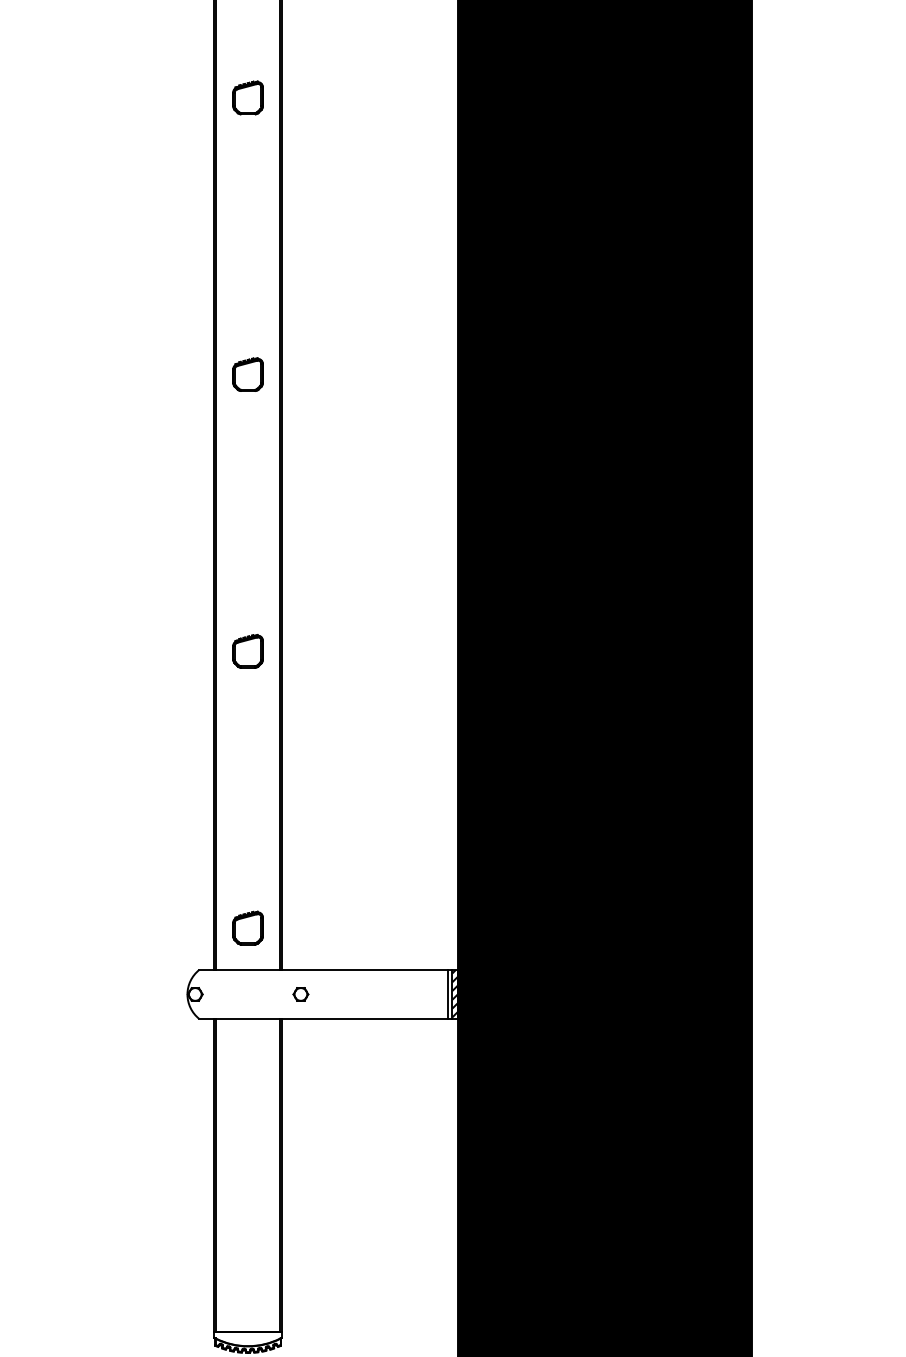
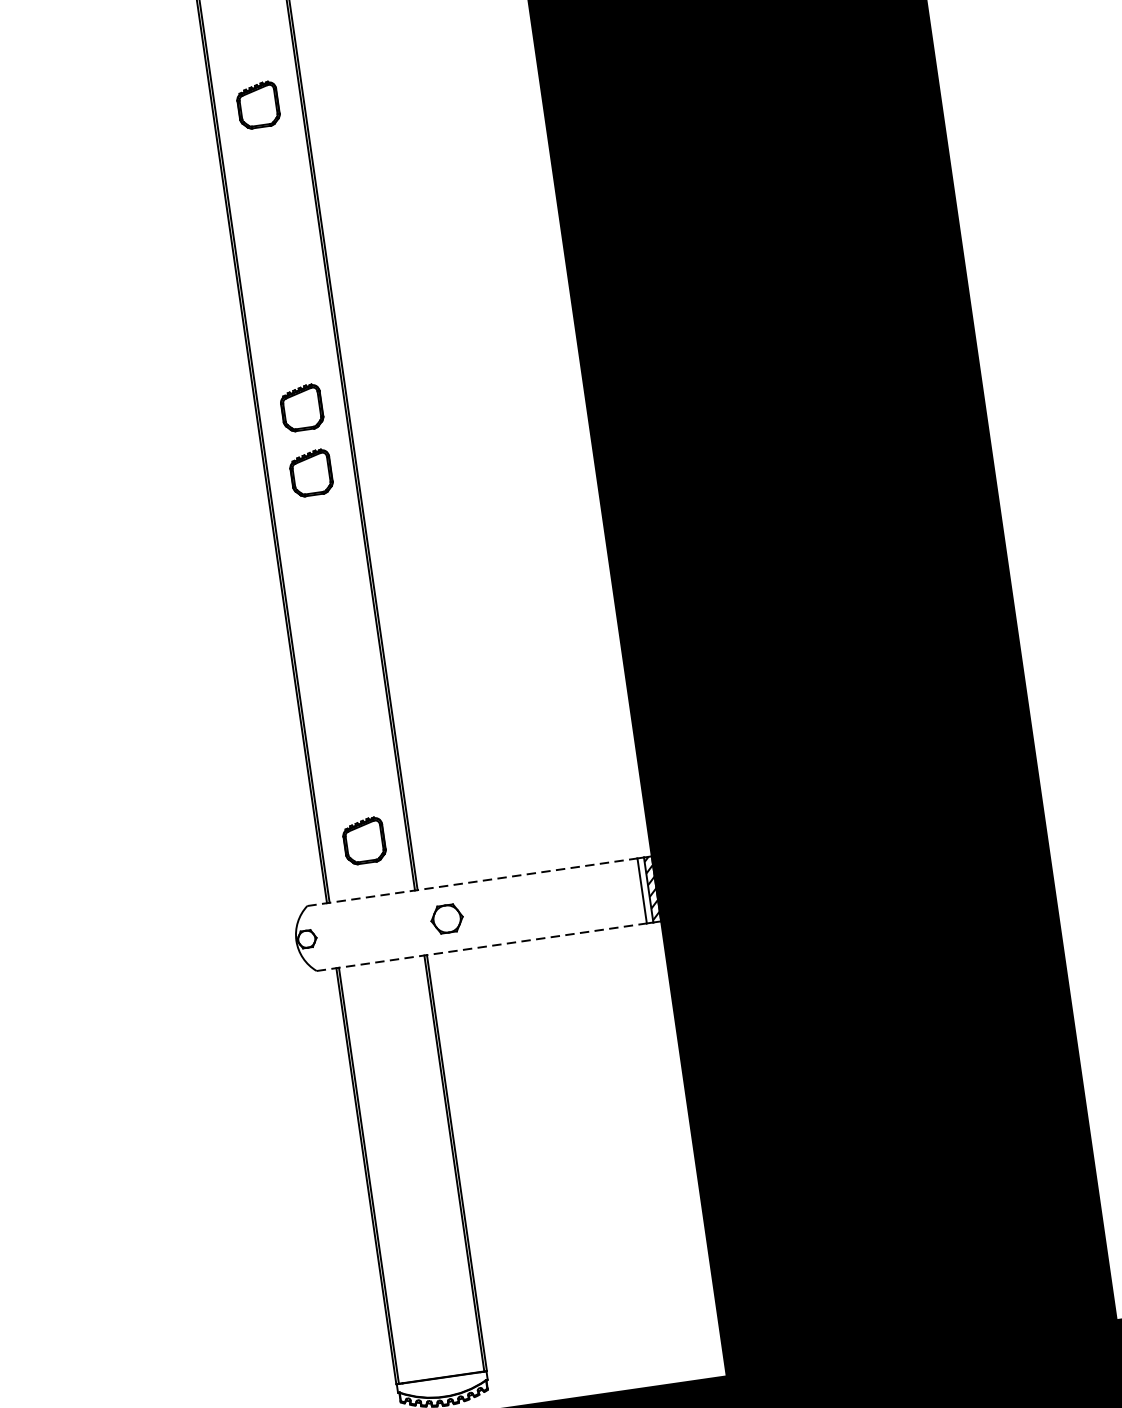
part: (247, 602) -> (301, 408), added
line: (323, 970) -> (472, 882), solid -> dashed
part: (300, 994) -> (446, 919), size x1.6
line: (323, 1018) -> (481, 946), solid -> dashed

